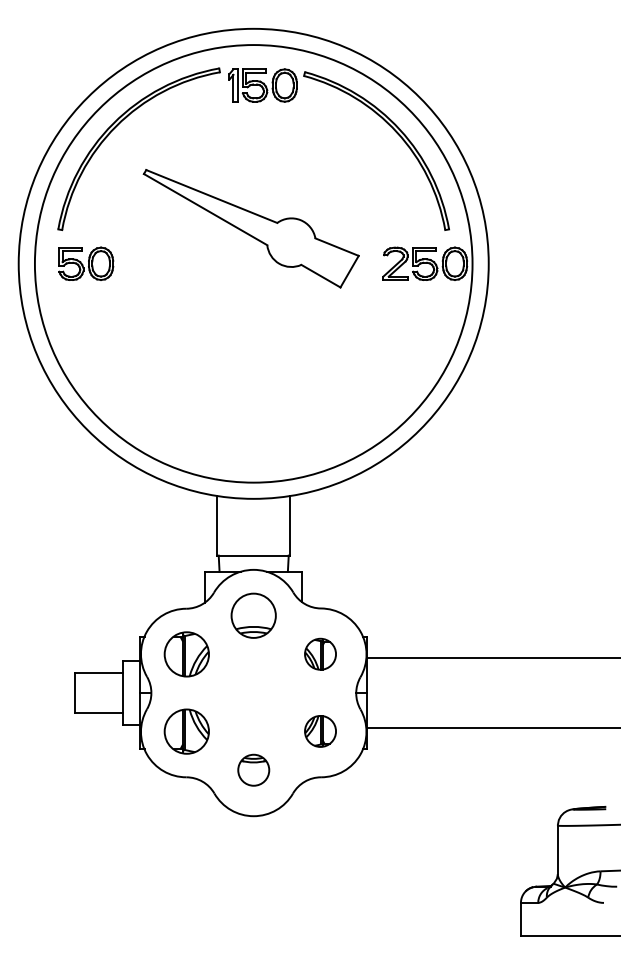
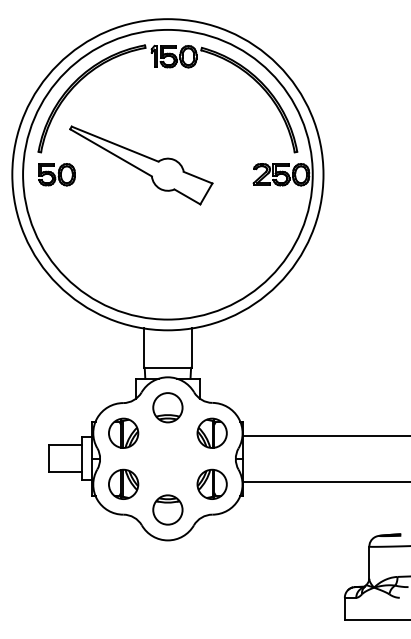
part: (251, 228) -> (141, 165), moved
part: (319, 653) -> (211, 432), size x1.43
part: (319, 730) -> (211, 483), size x1.43
part: (253, 769) -> (167, 509), size x1.43

